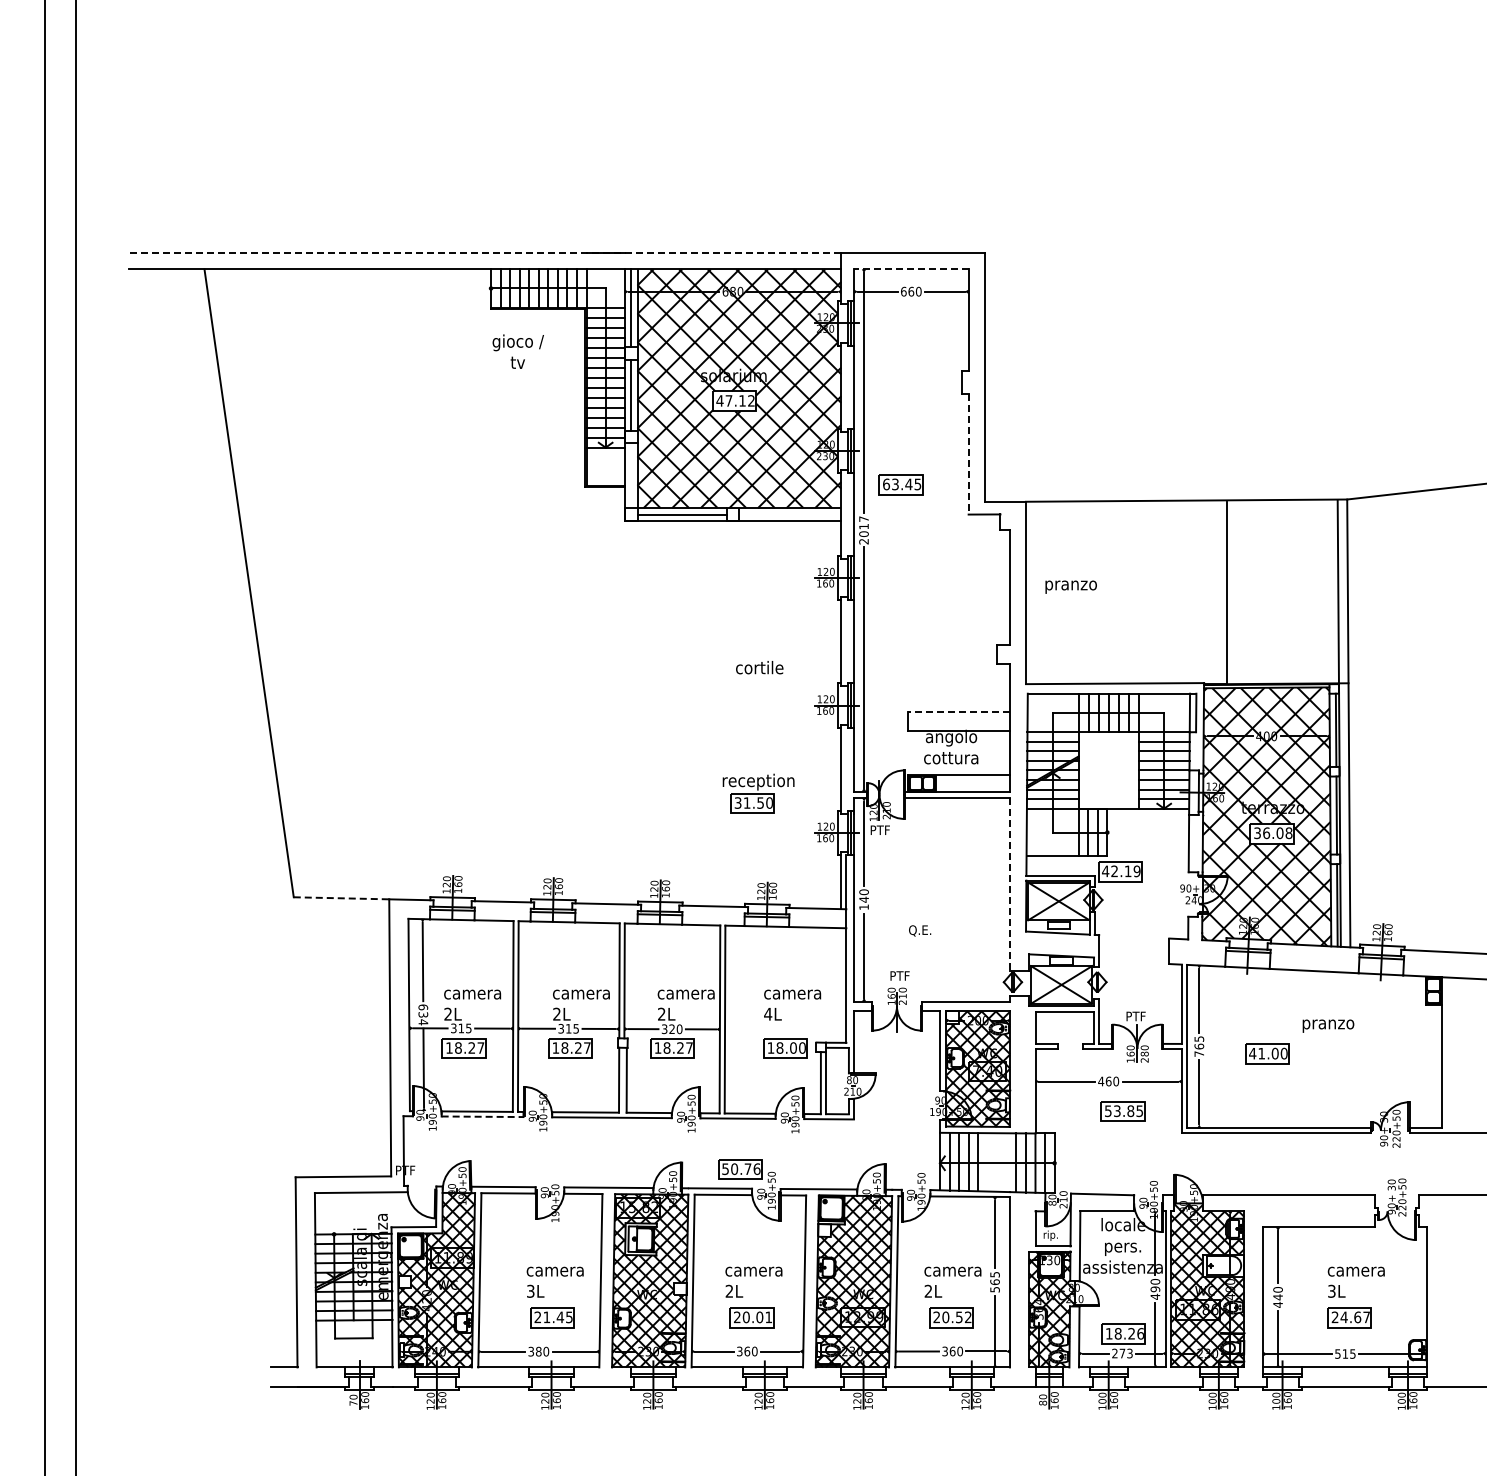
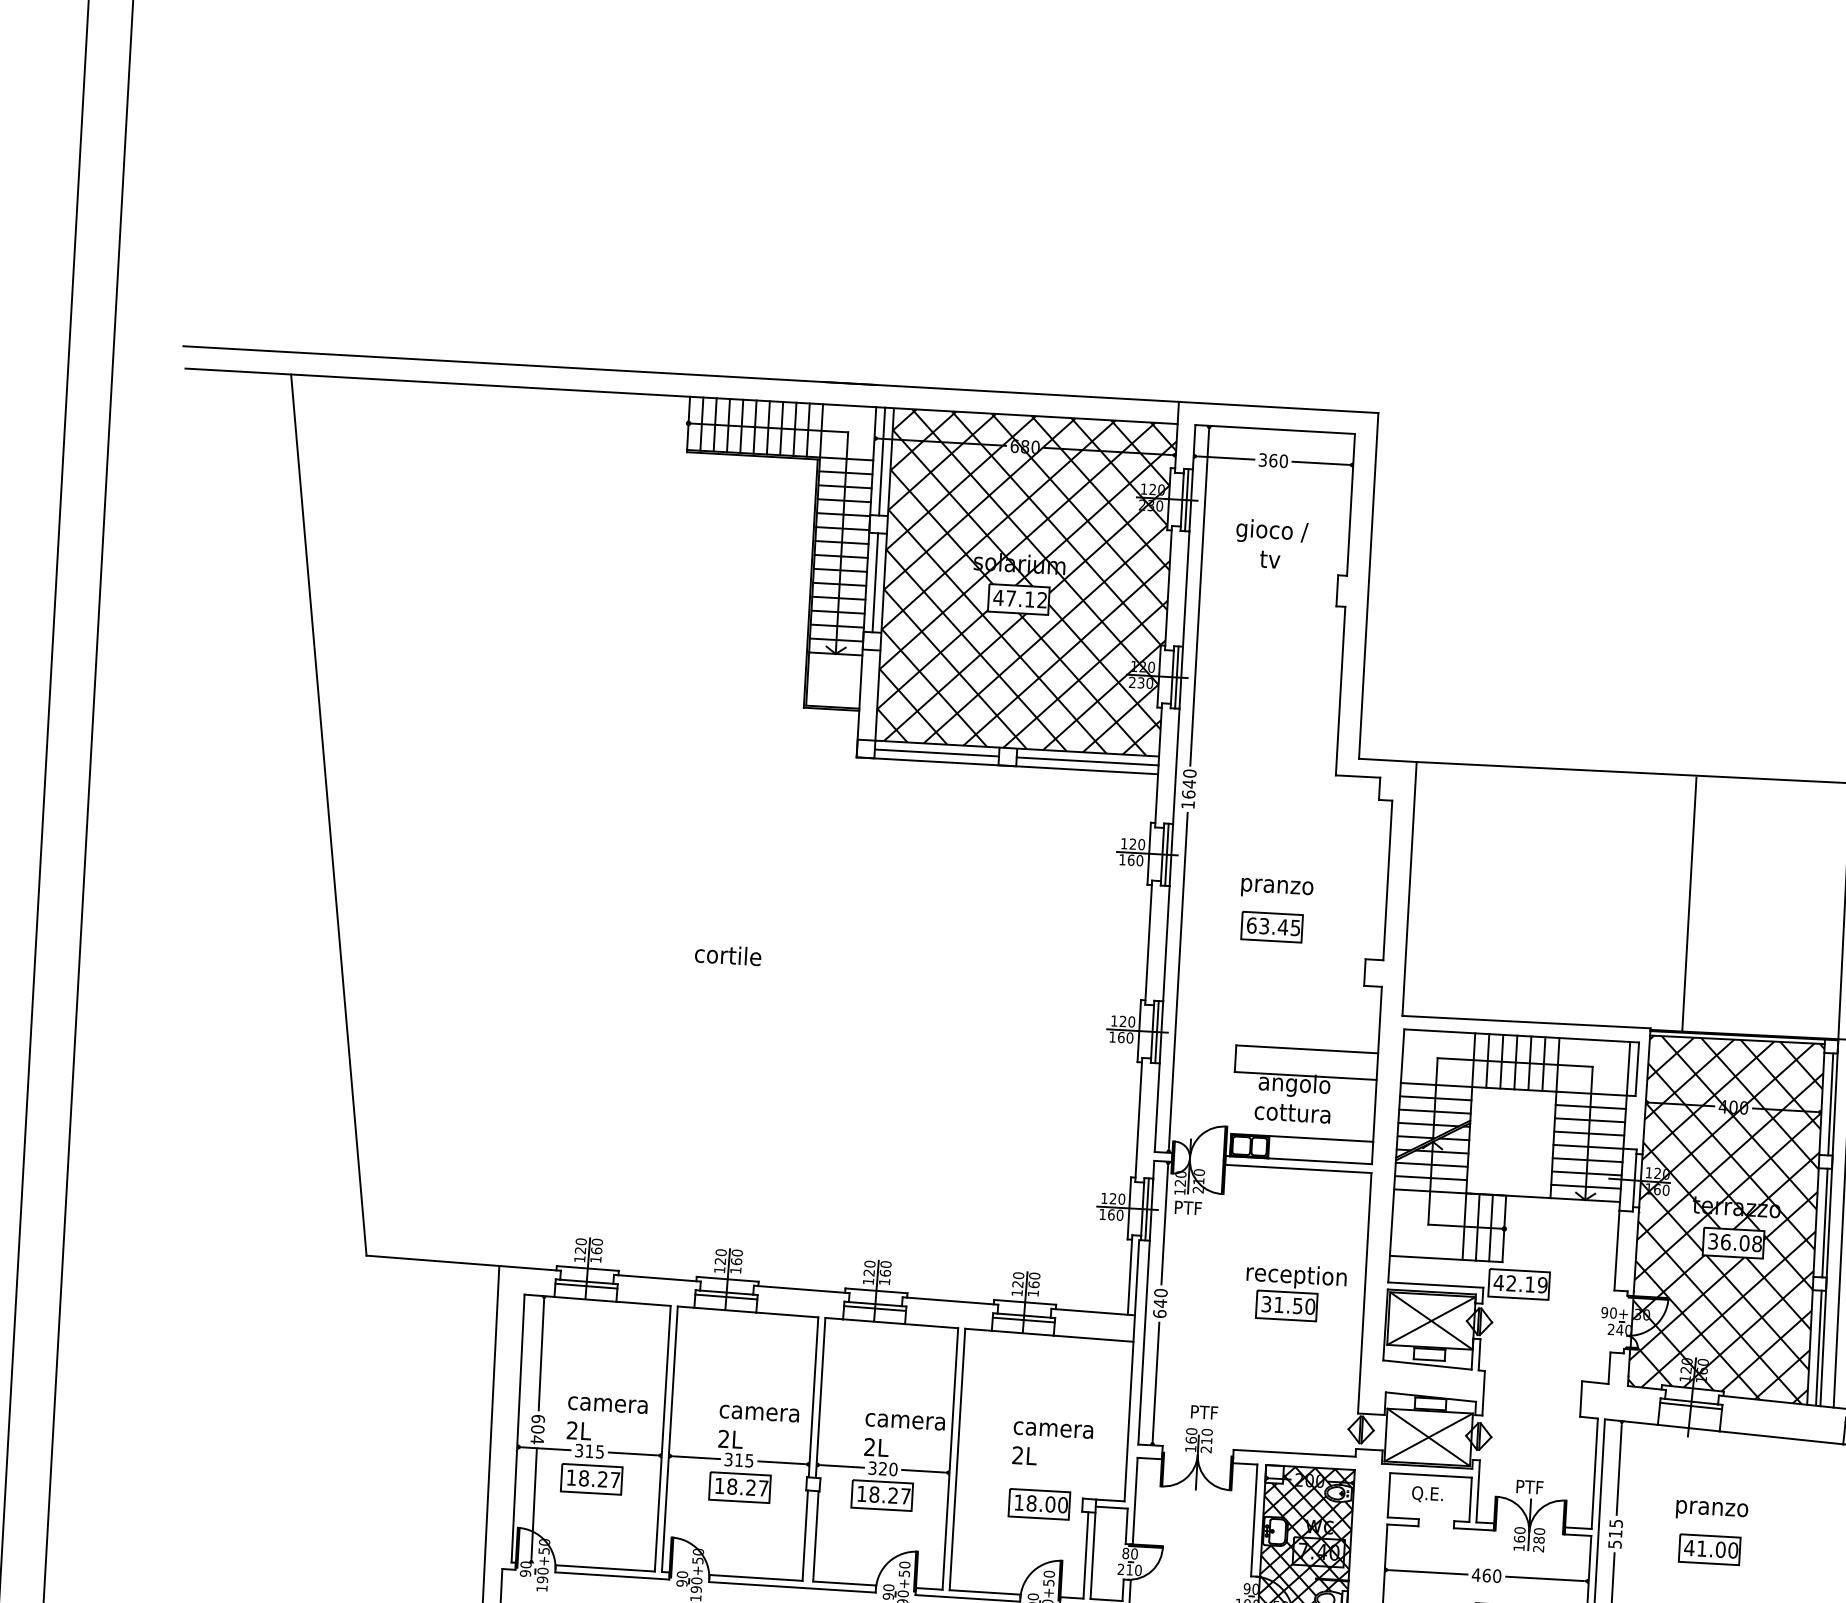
line: (483, 253) -> (680, 374), dashed -> solid
line: (910, 269) -> (1274, 429), dashed -> solid
text: (903, 291) -> (1262, 459), 660 -> 360
text: (517, 351) -> (1270, 543), moved
line: (968, 454) -> (1340, 691), dashed -> solid
part: (900, 484) -> (1271, 926), moved
line: (790, 514) -> (1087, 761), added
text: (863, 530) -> (1188, 789), 2017 -> 1640
text: (1070, 586) -> (1276, 887), moved
text: (759, 667) -> (727, 954), moved
line: (959, 711) -> (1307, 1048), dashed -> solid
part: (758, 793) -> (1295, 1292), moved
line: (1010, 884) -> (1365, 1293), dashed -> solid
line: (341, 898) -> (432, 1261), dashed -> solid
text: (863, 907) -> (1158, 1314), 140 -> 640
text: (920, 930) -> (1428, 1494), moved
text: (768, 1013) -> (1018, 1454), 4L -> 2L
text: (423, 1014) -> (538, 1428), 634 -> 604
text: (1328, 1025) -> (1712, 1509), moved
text: (1199, 1049) -> (1615, 1538), 765 -> 515
line: (482, 1116) -> (612, 1575), dashed -> solid

